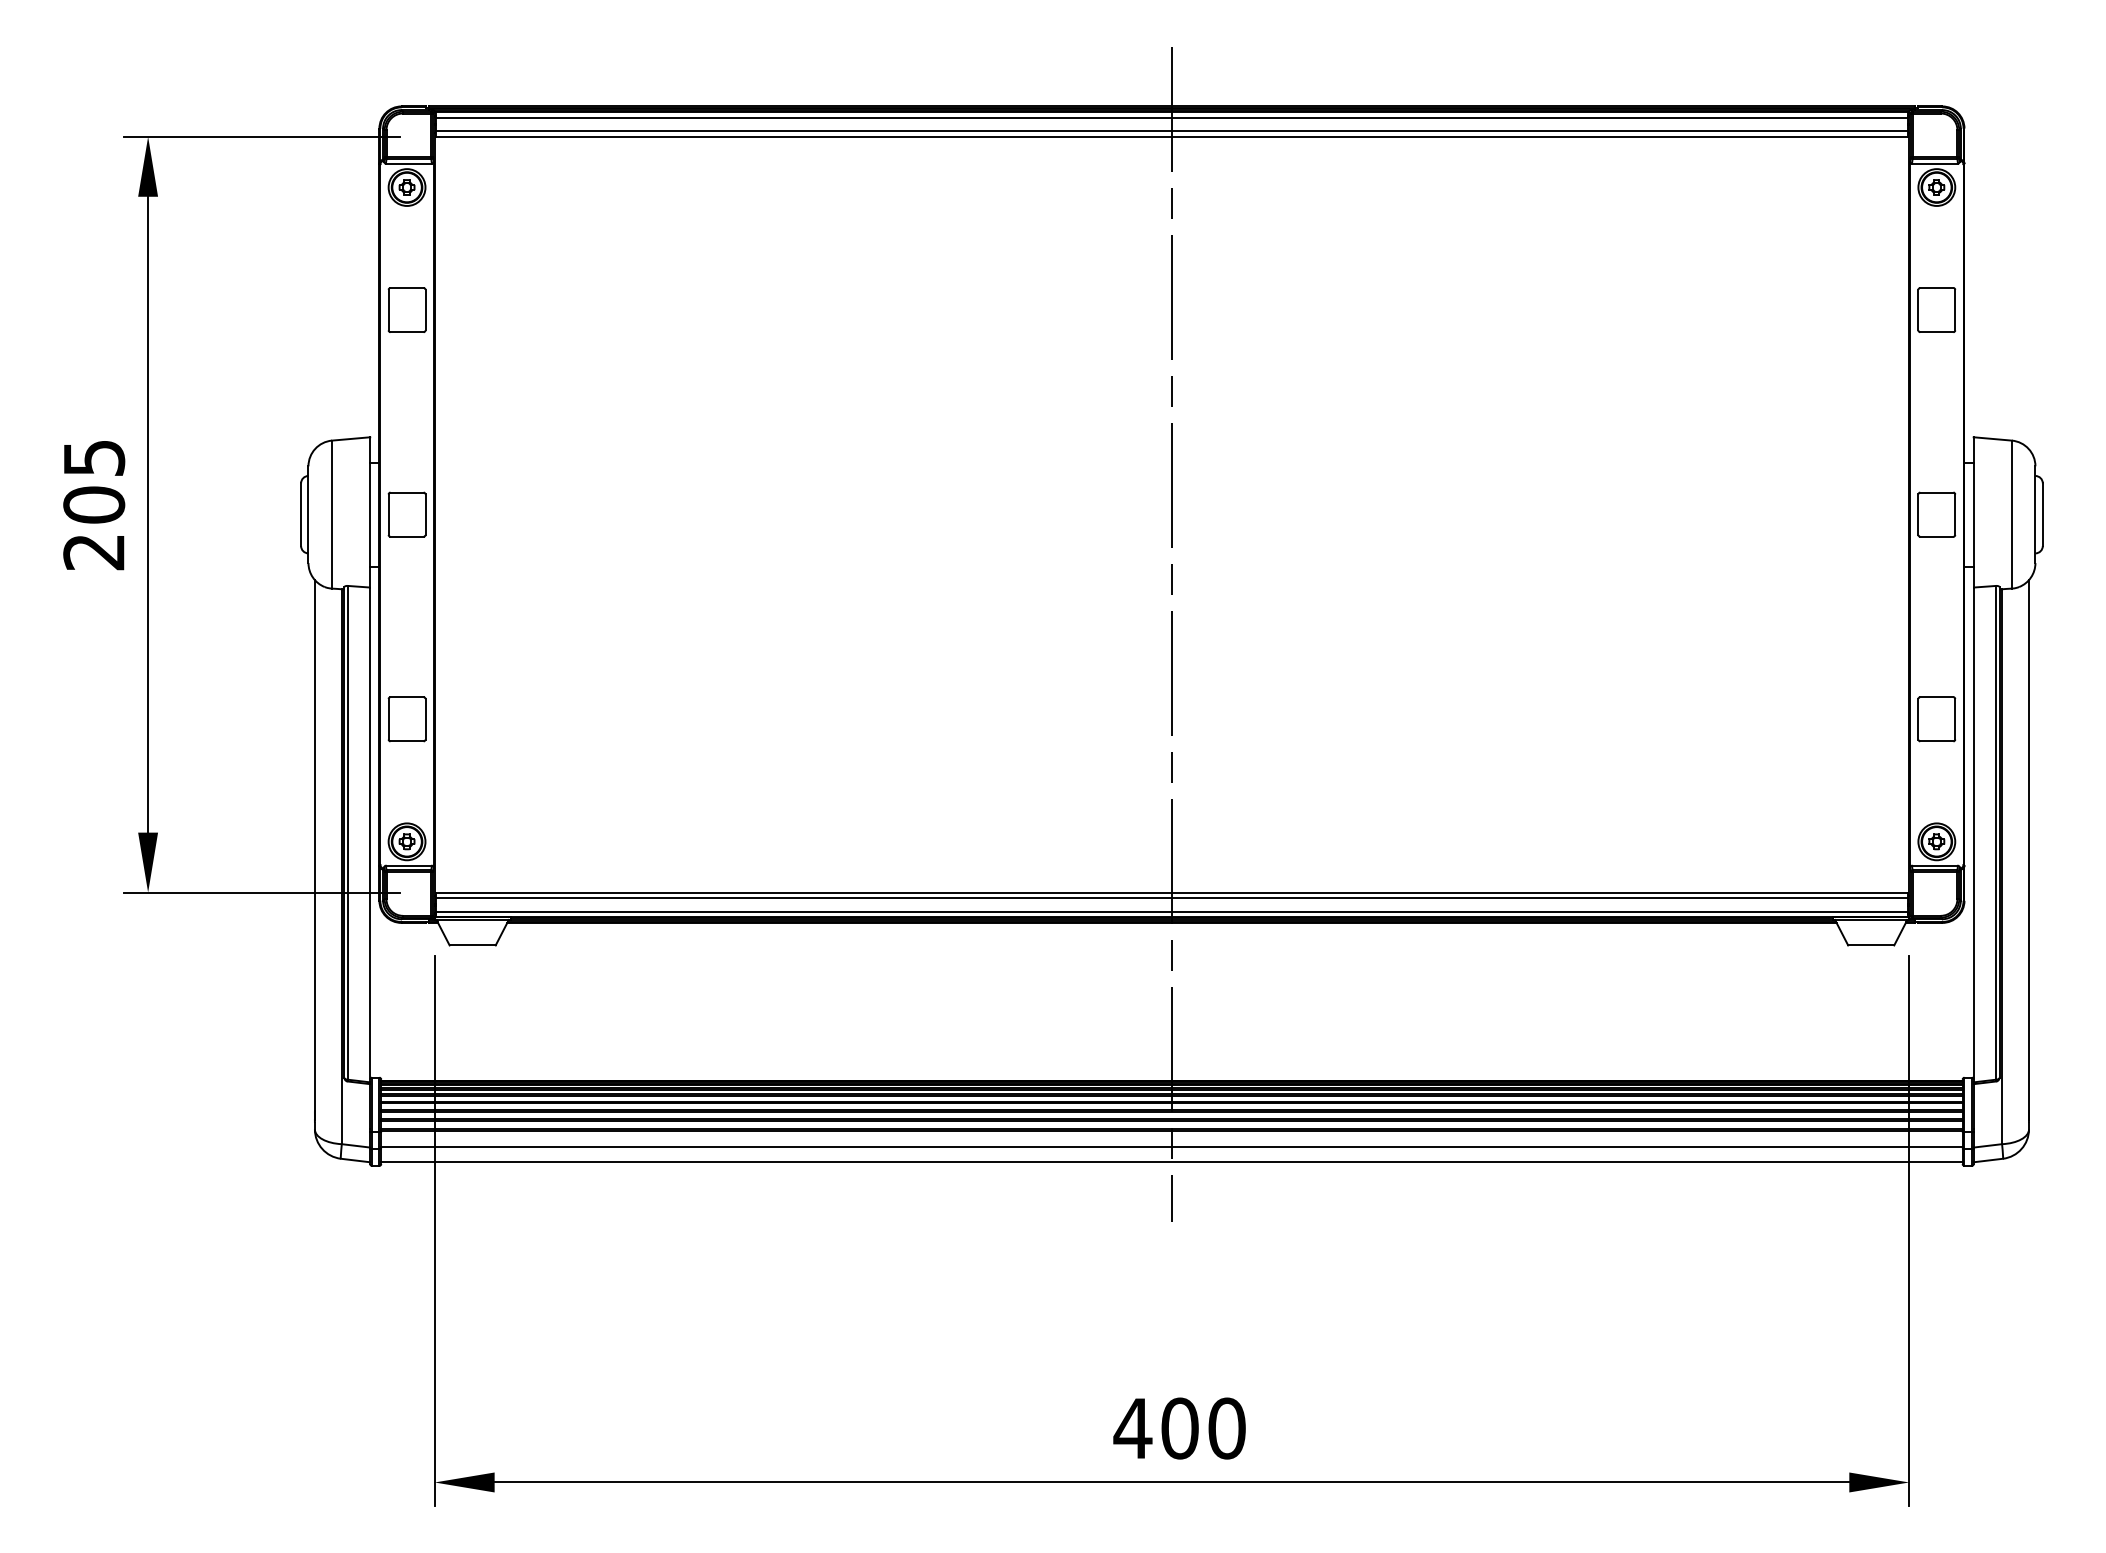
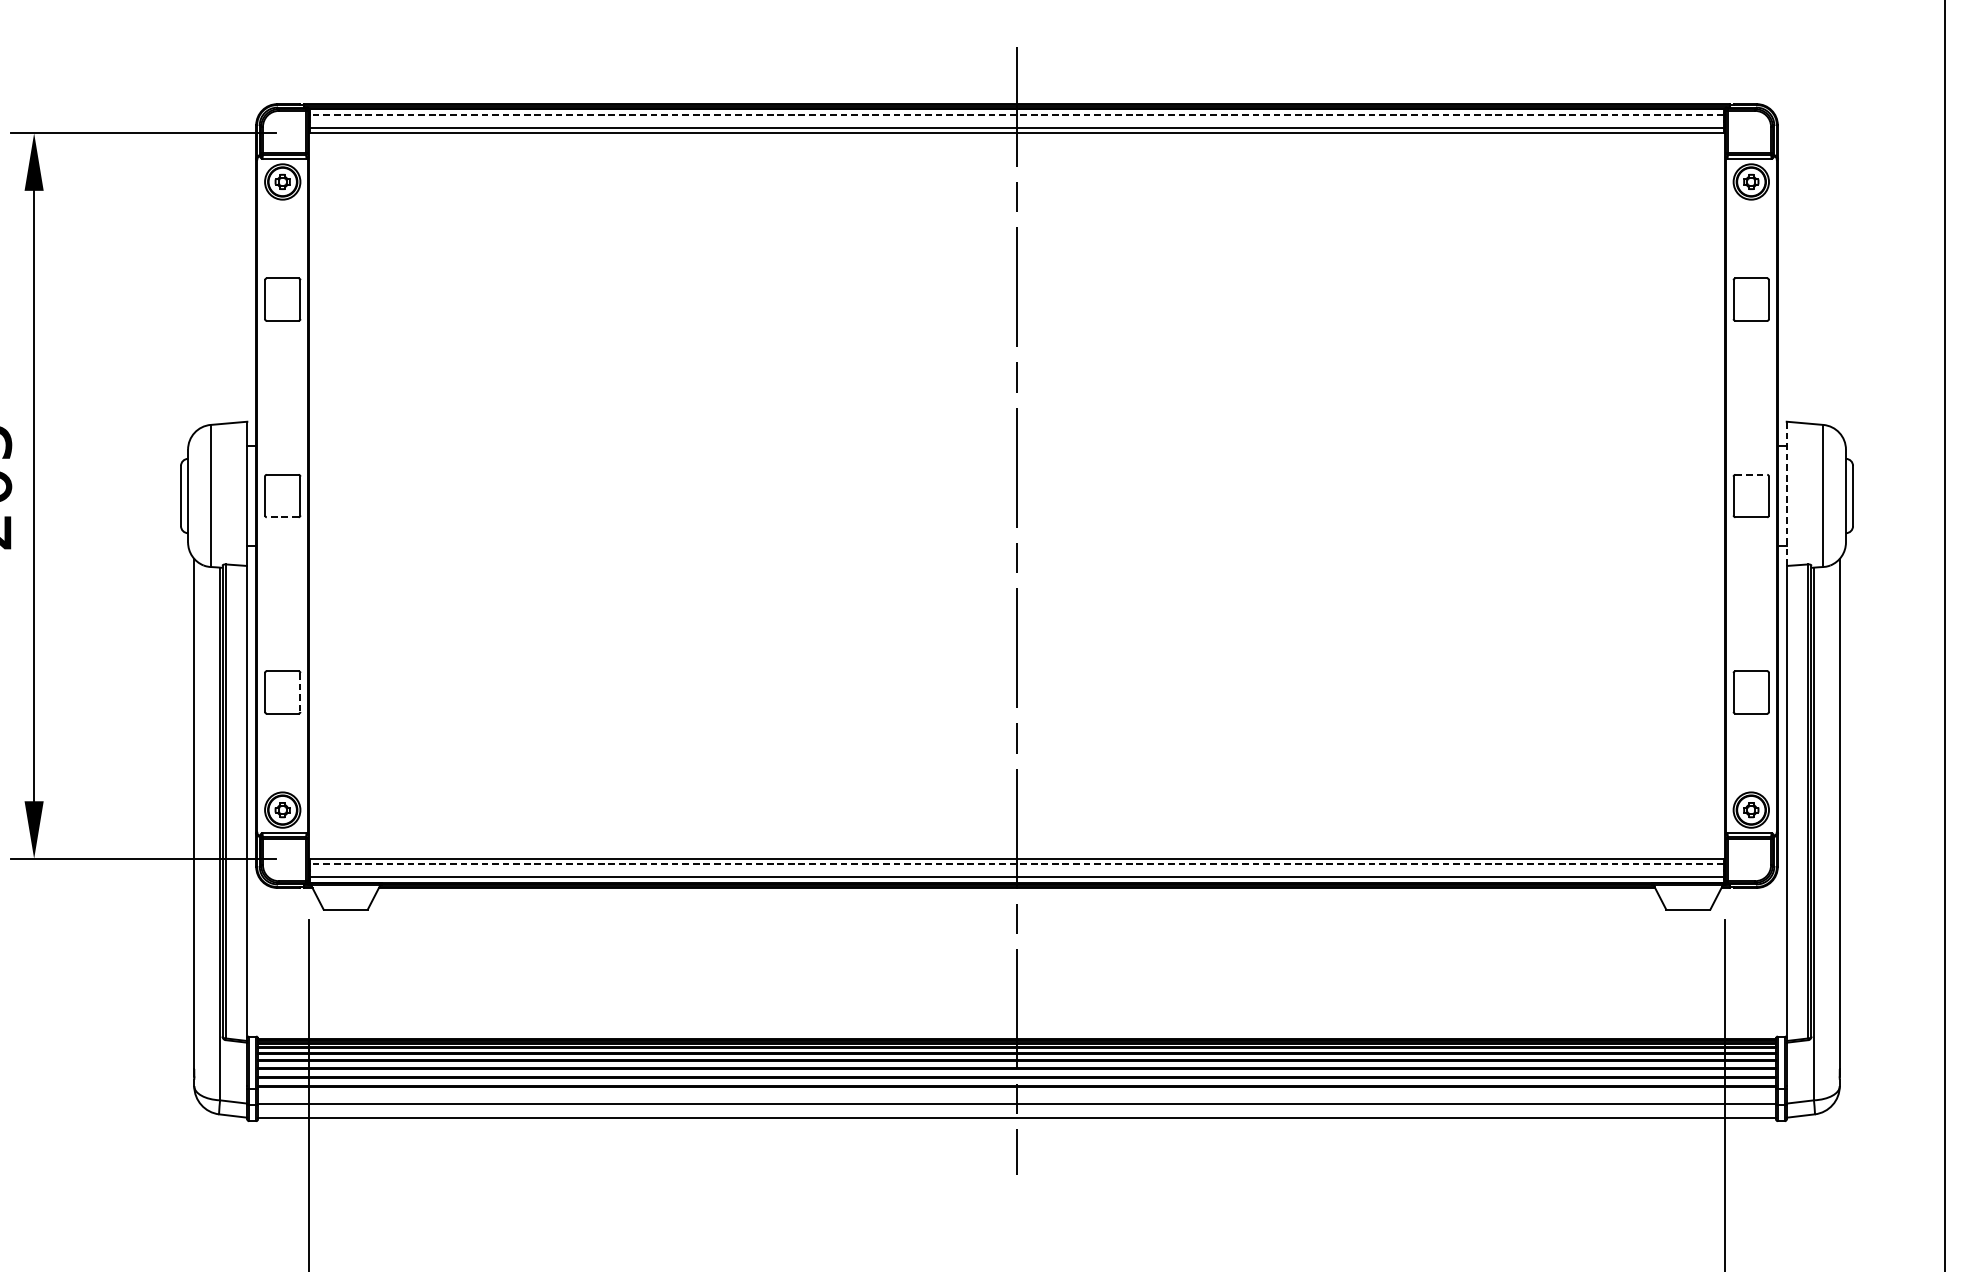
line: (1171, 117) -> (1016, 114), solid -> dashed
line: (1936, 492) -> (1750, 474), solid -> dashed
line: (1973, 511) -> (1786, 492), solid -> dashed
line: (407, 536) -> (283, 516), solid -> dashed
line: (425, 719) -> (300, 692), solid -> dashed
line: (1171, 898) -> (1016, 864), solid -> dashed

